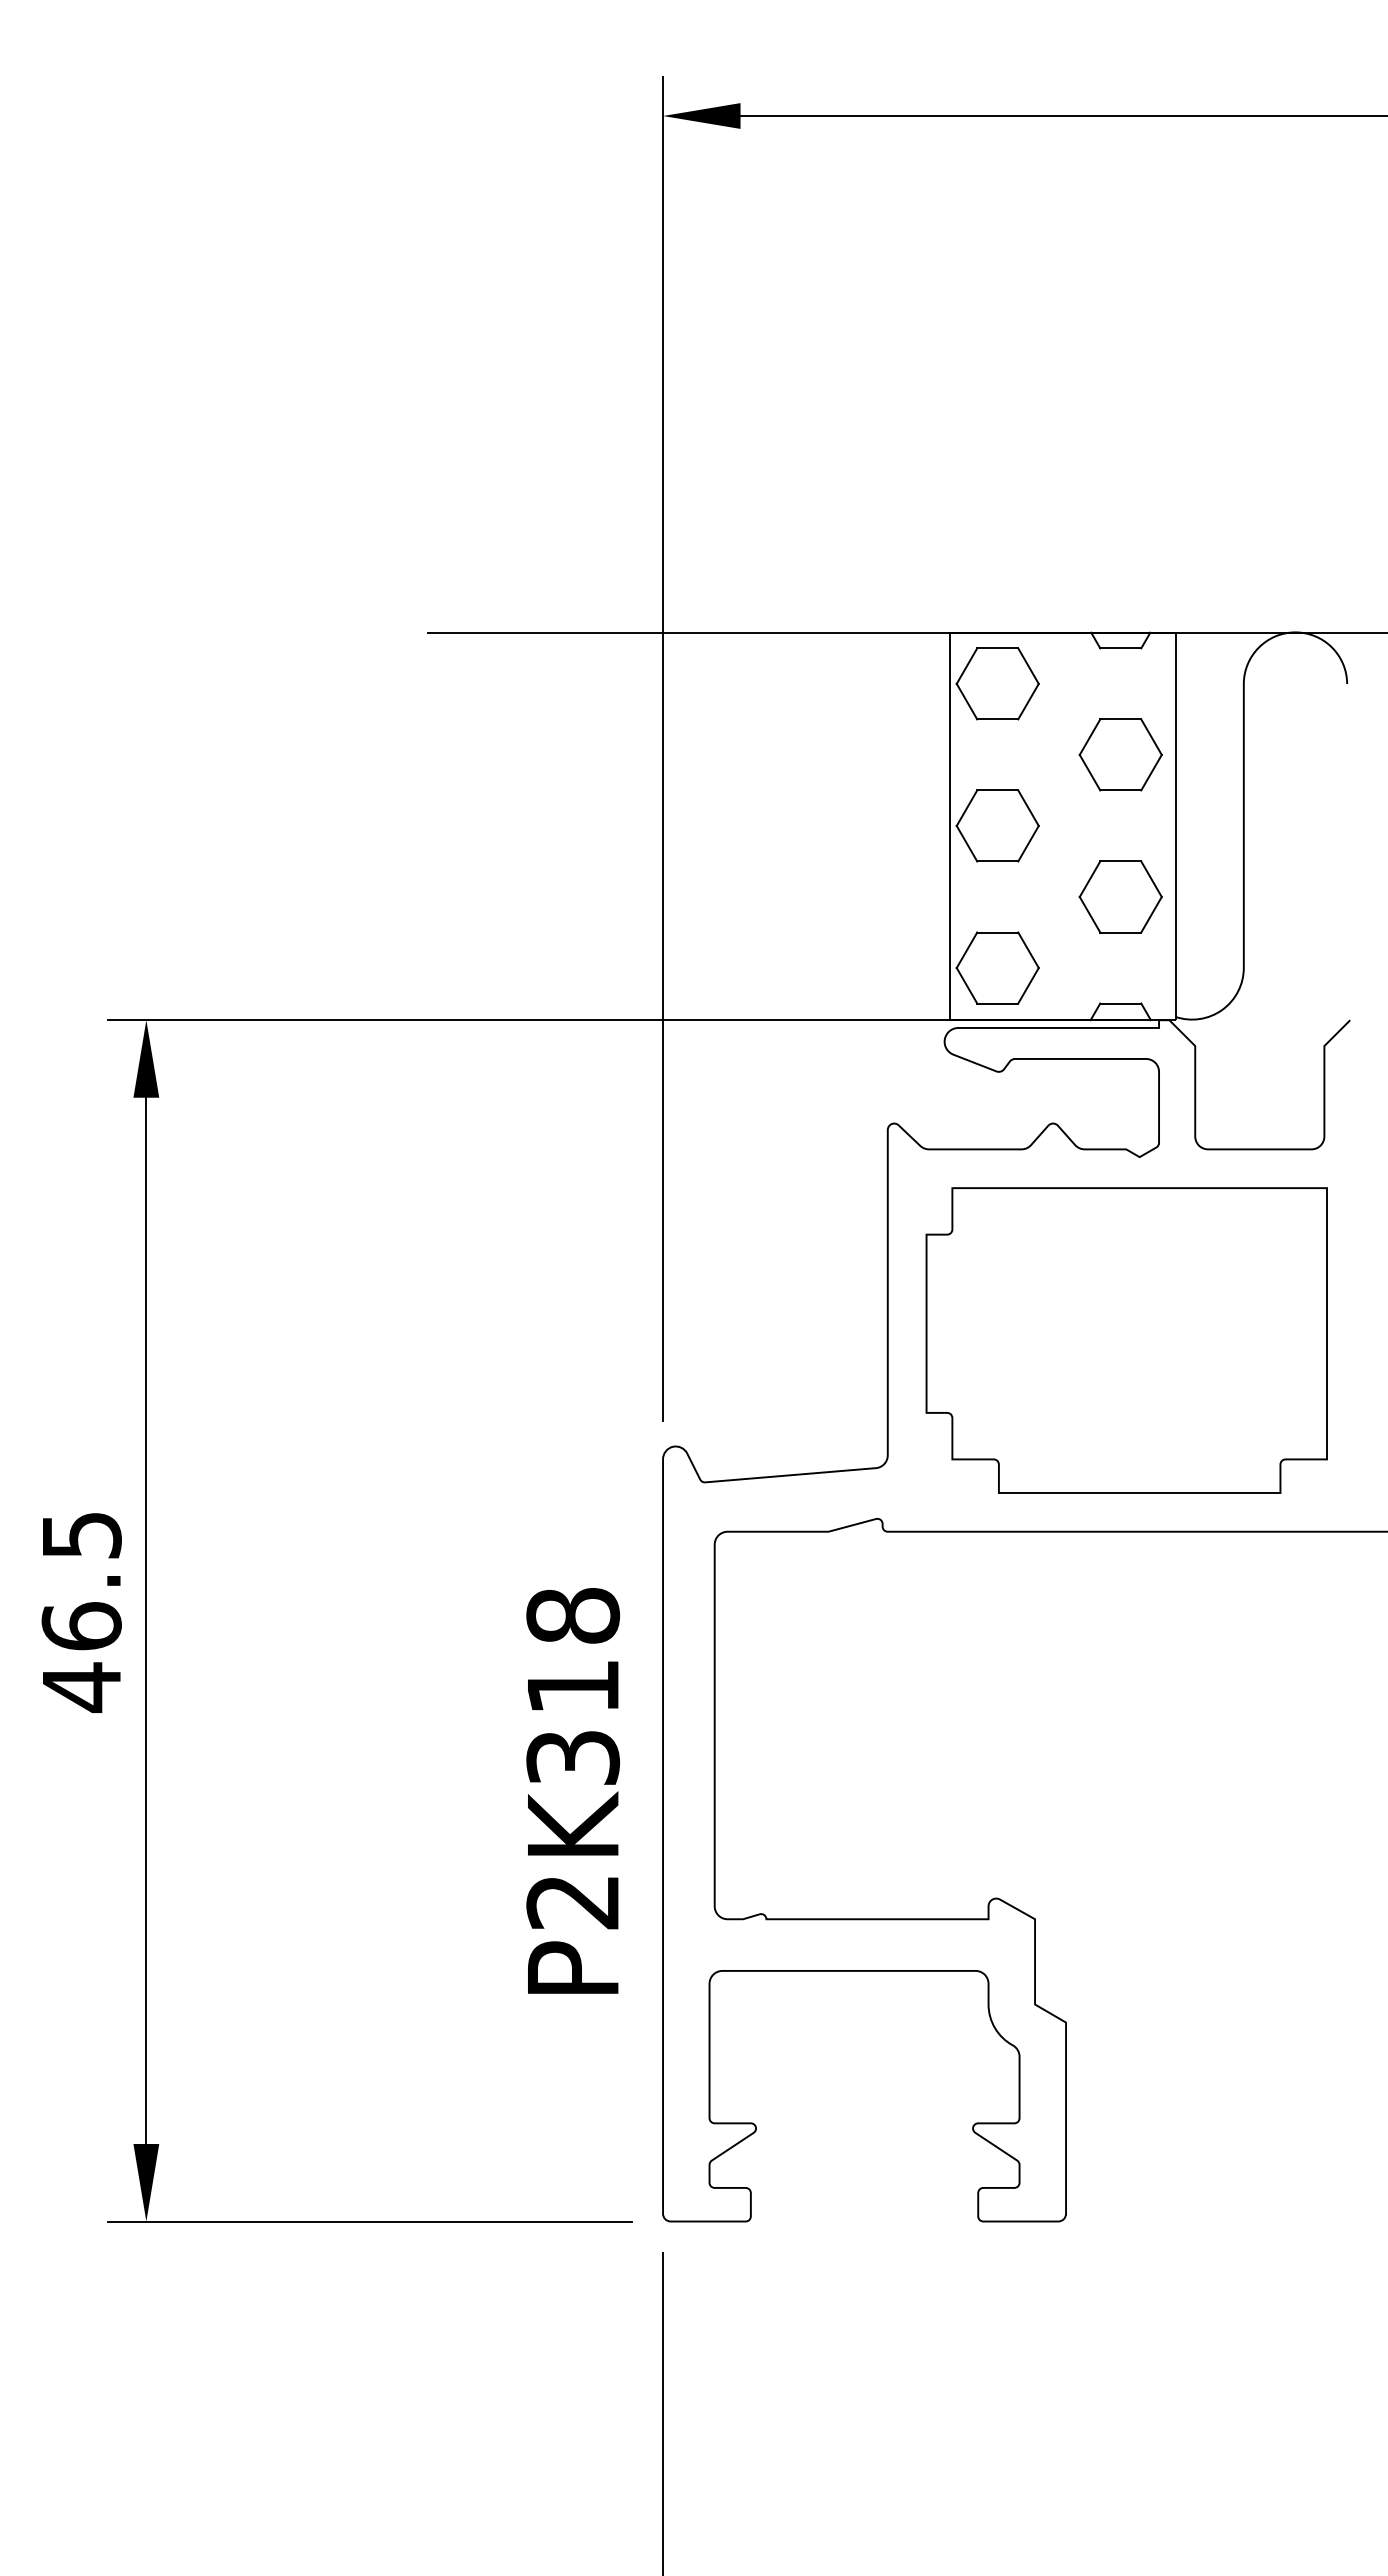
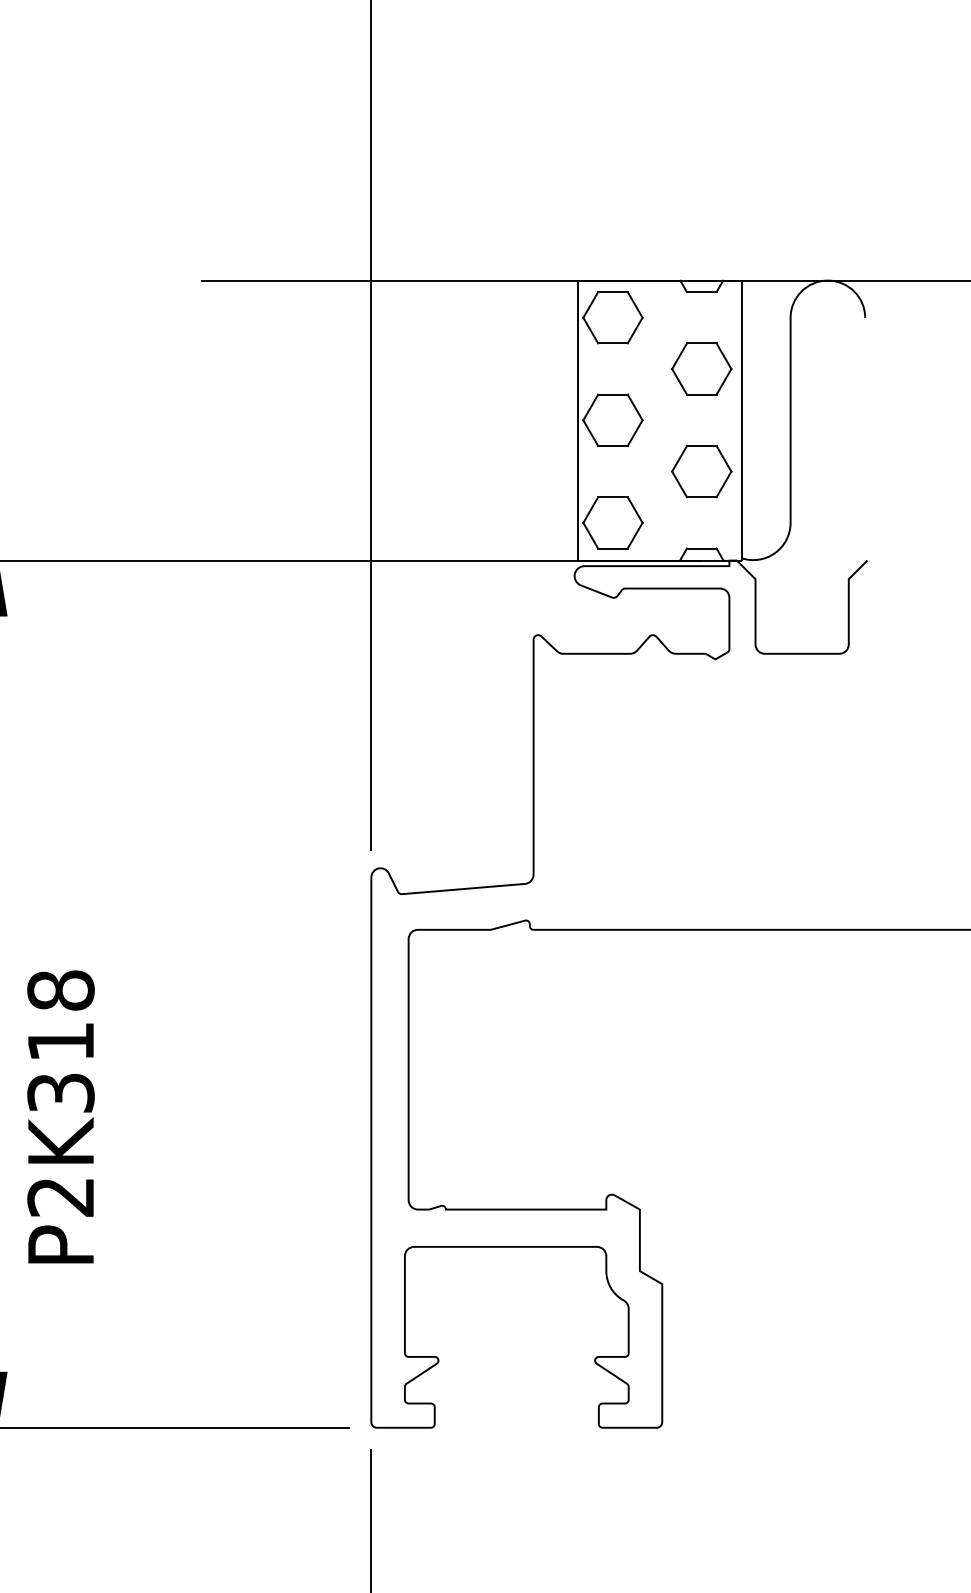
part: (1126, 1340) -> (705, 791), removed
text: (572, 1790) -> (60, 1116), moved

